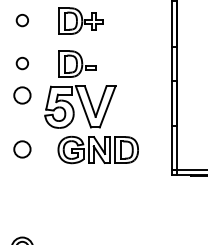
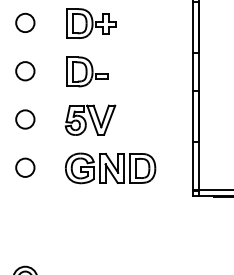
circle: (22, 20) -> (25, 22), size x1.43
circle: (22, 63) -> (25, 71), size x1.43
circle: (22, 95) -> (25, 119), moved
part: (80, 107) -> (90, 120), size x0.62

